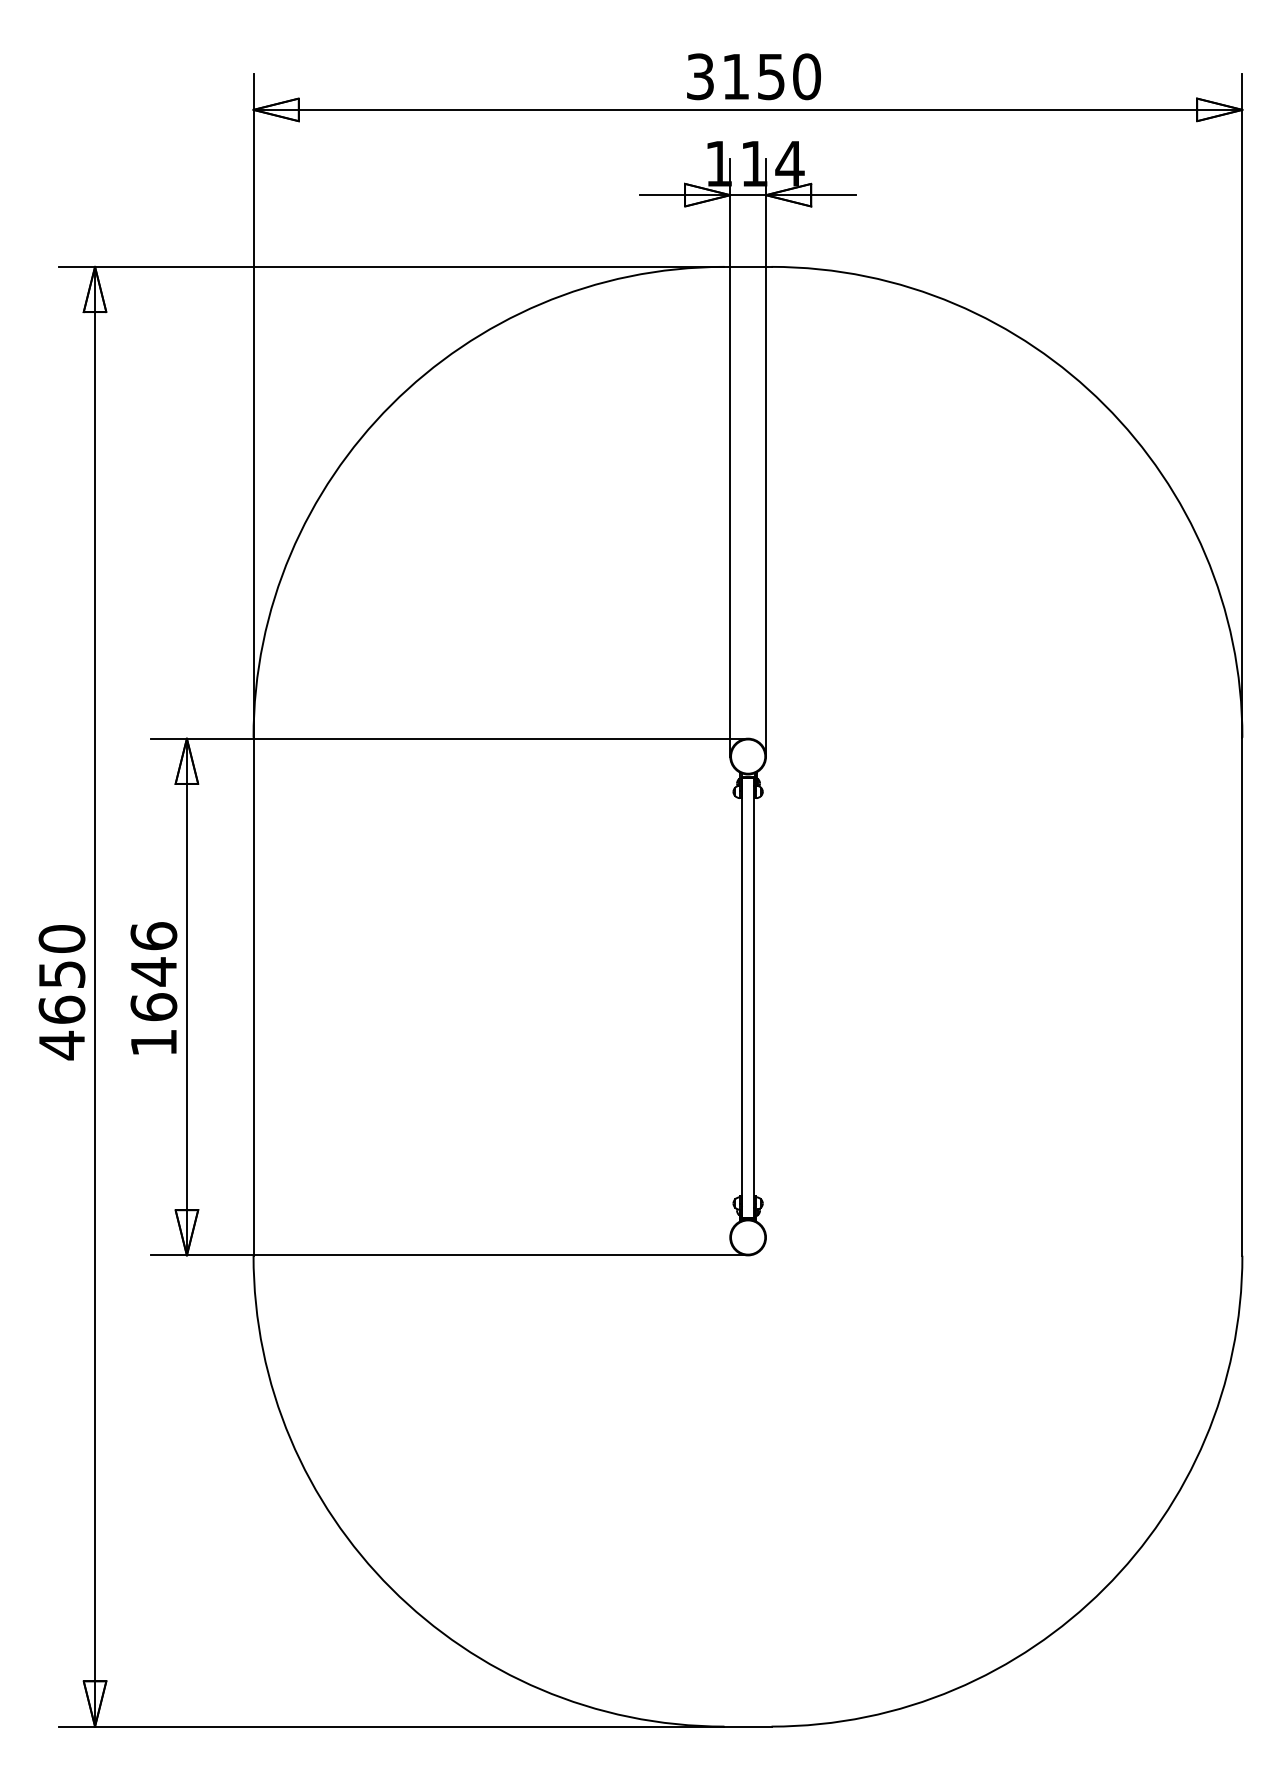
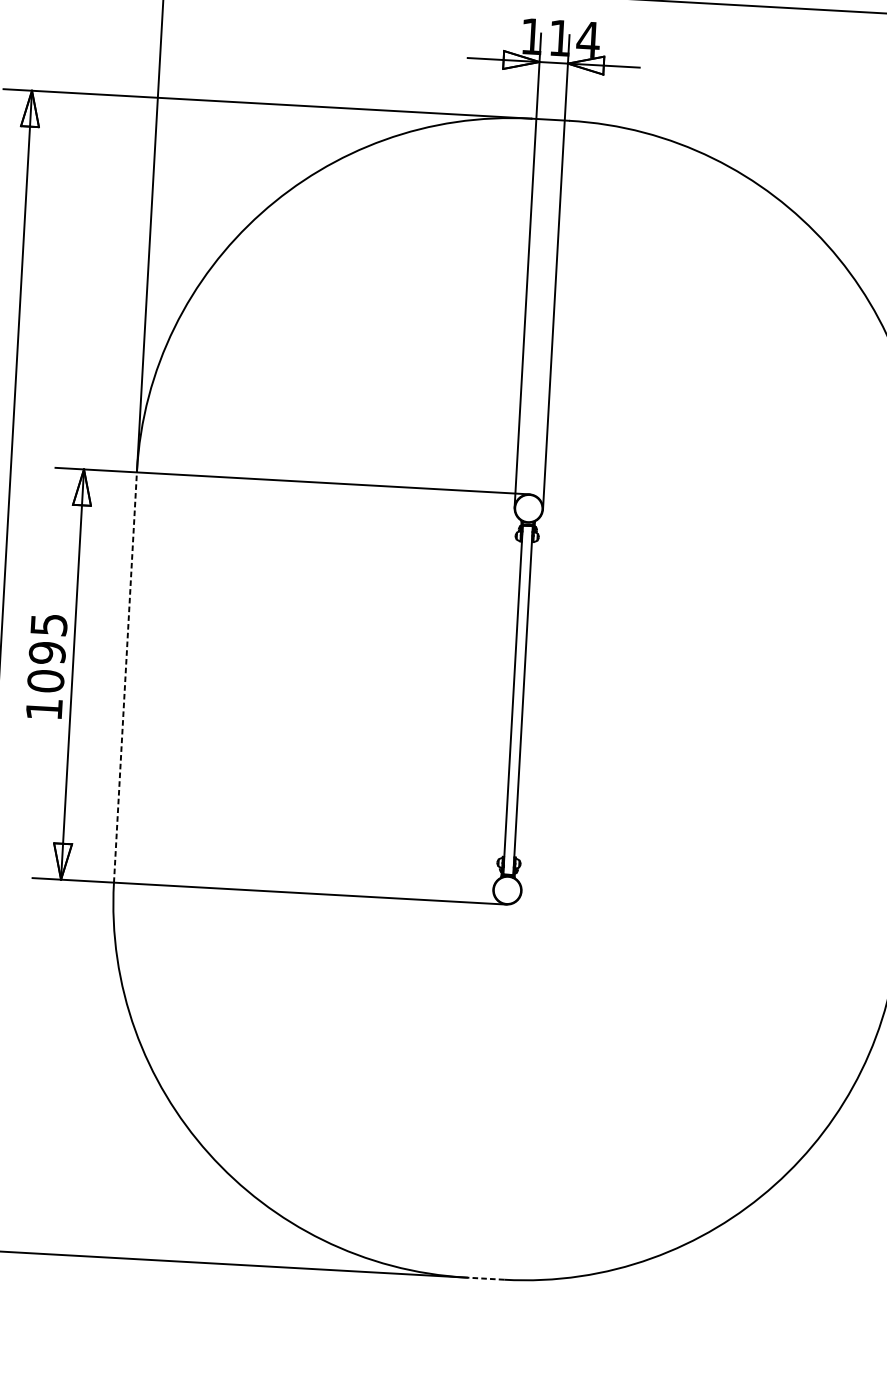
text: (153, 971) -> (47, 652), 1646 -> 1095
line: (253, 996) -> (125, 677), solid -> dashed
line: (747, 1726) -> (485, 1278), solid -> dashed

